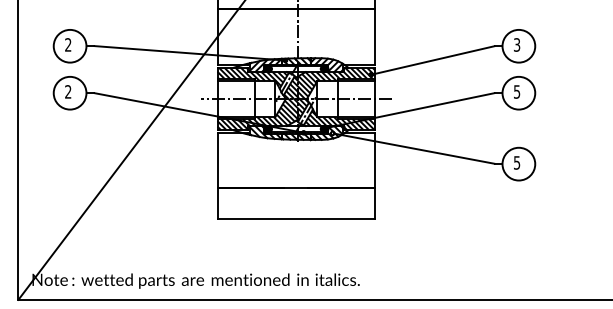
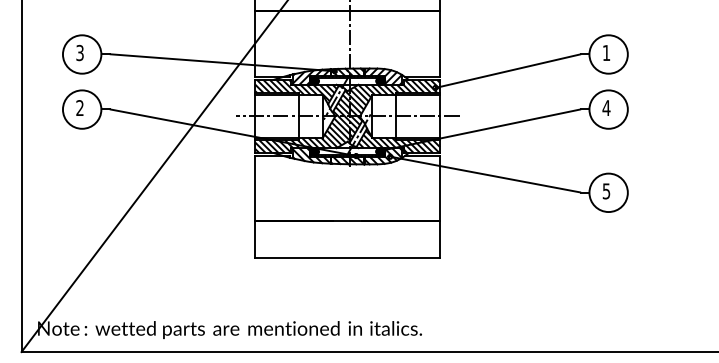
text: (517, 44) -> (606, 52), 3 -> 1
text: (67, 45) -> (79, 53), 2 -> 3
text: (517, 92) -> (606, 108), 5 -> 4

